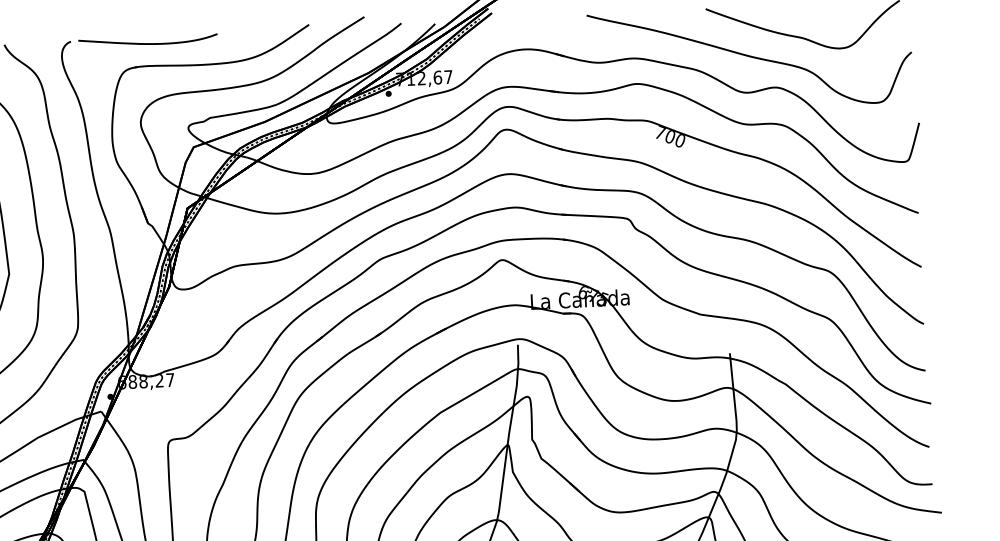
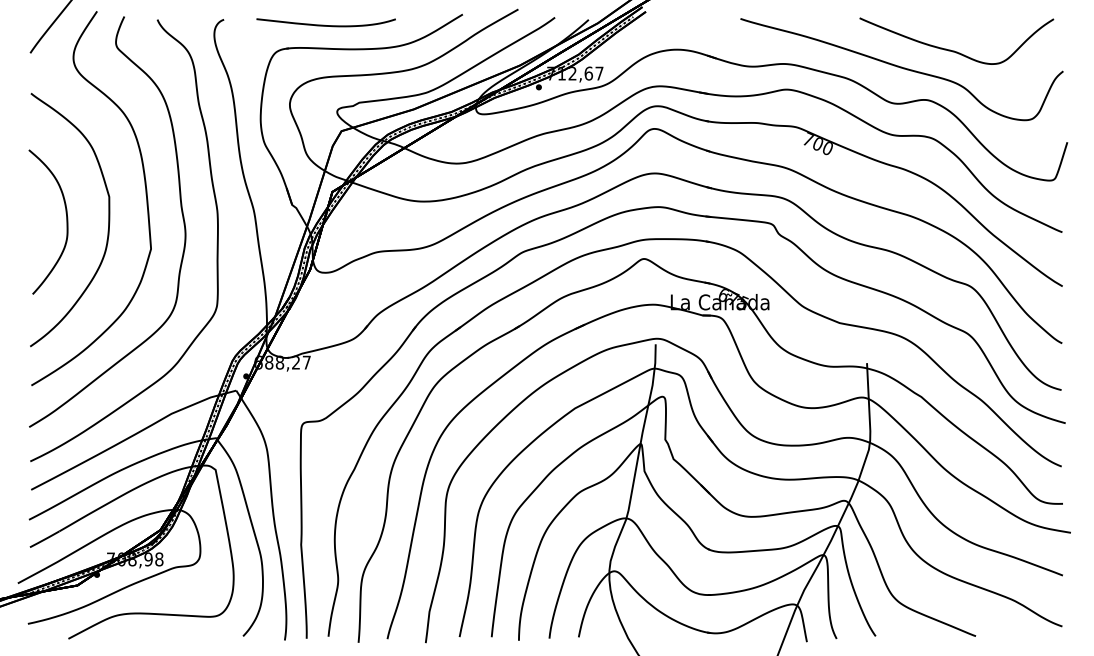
curve: (146, 42) -> (324, 24), moved

